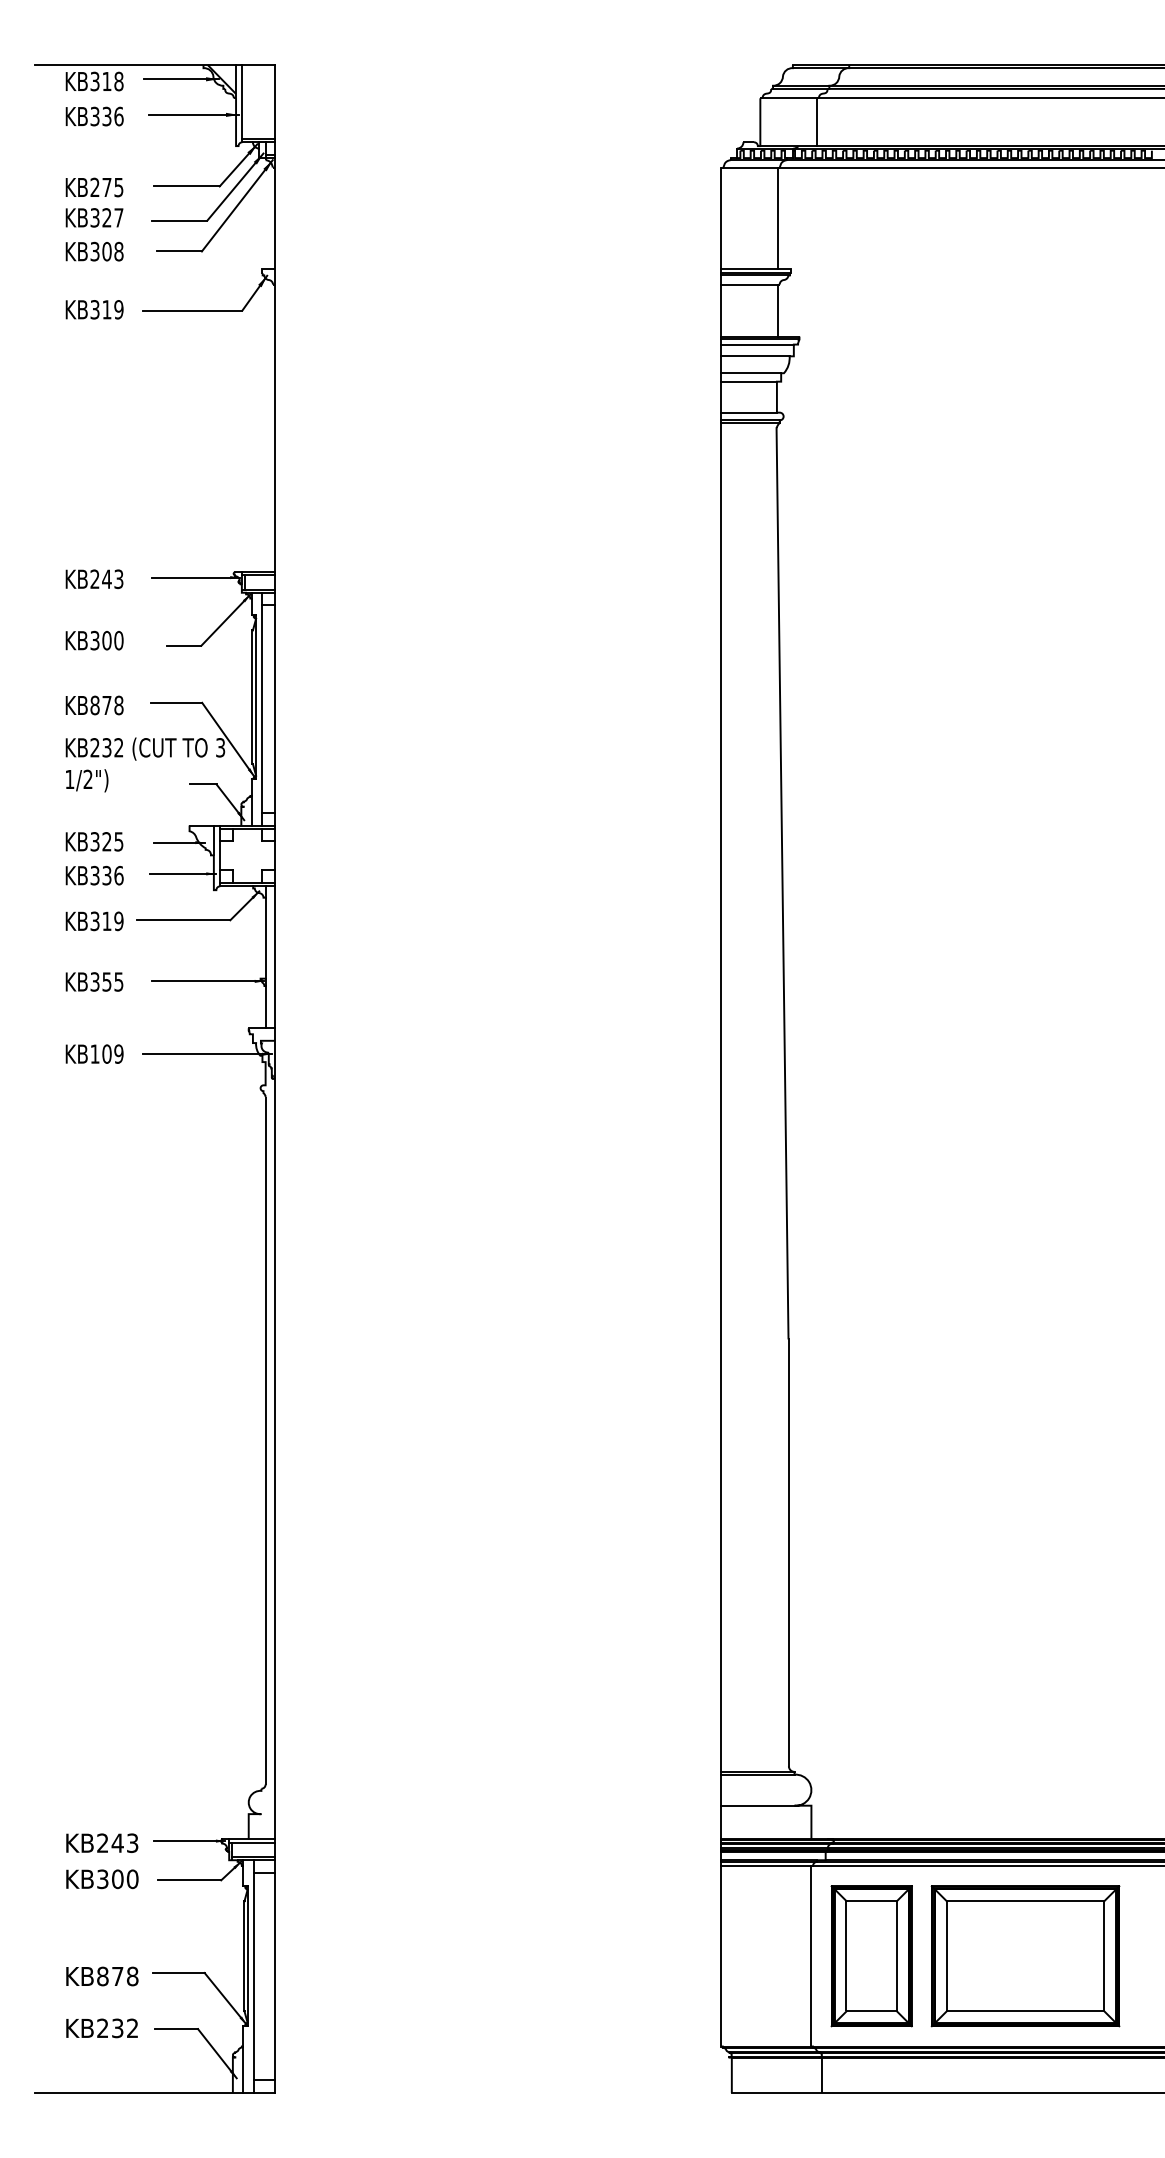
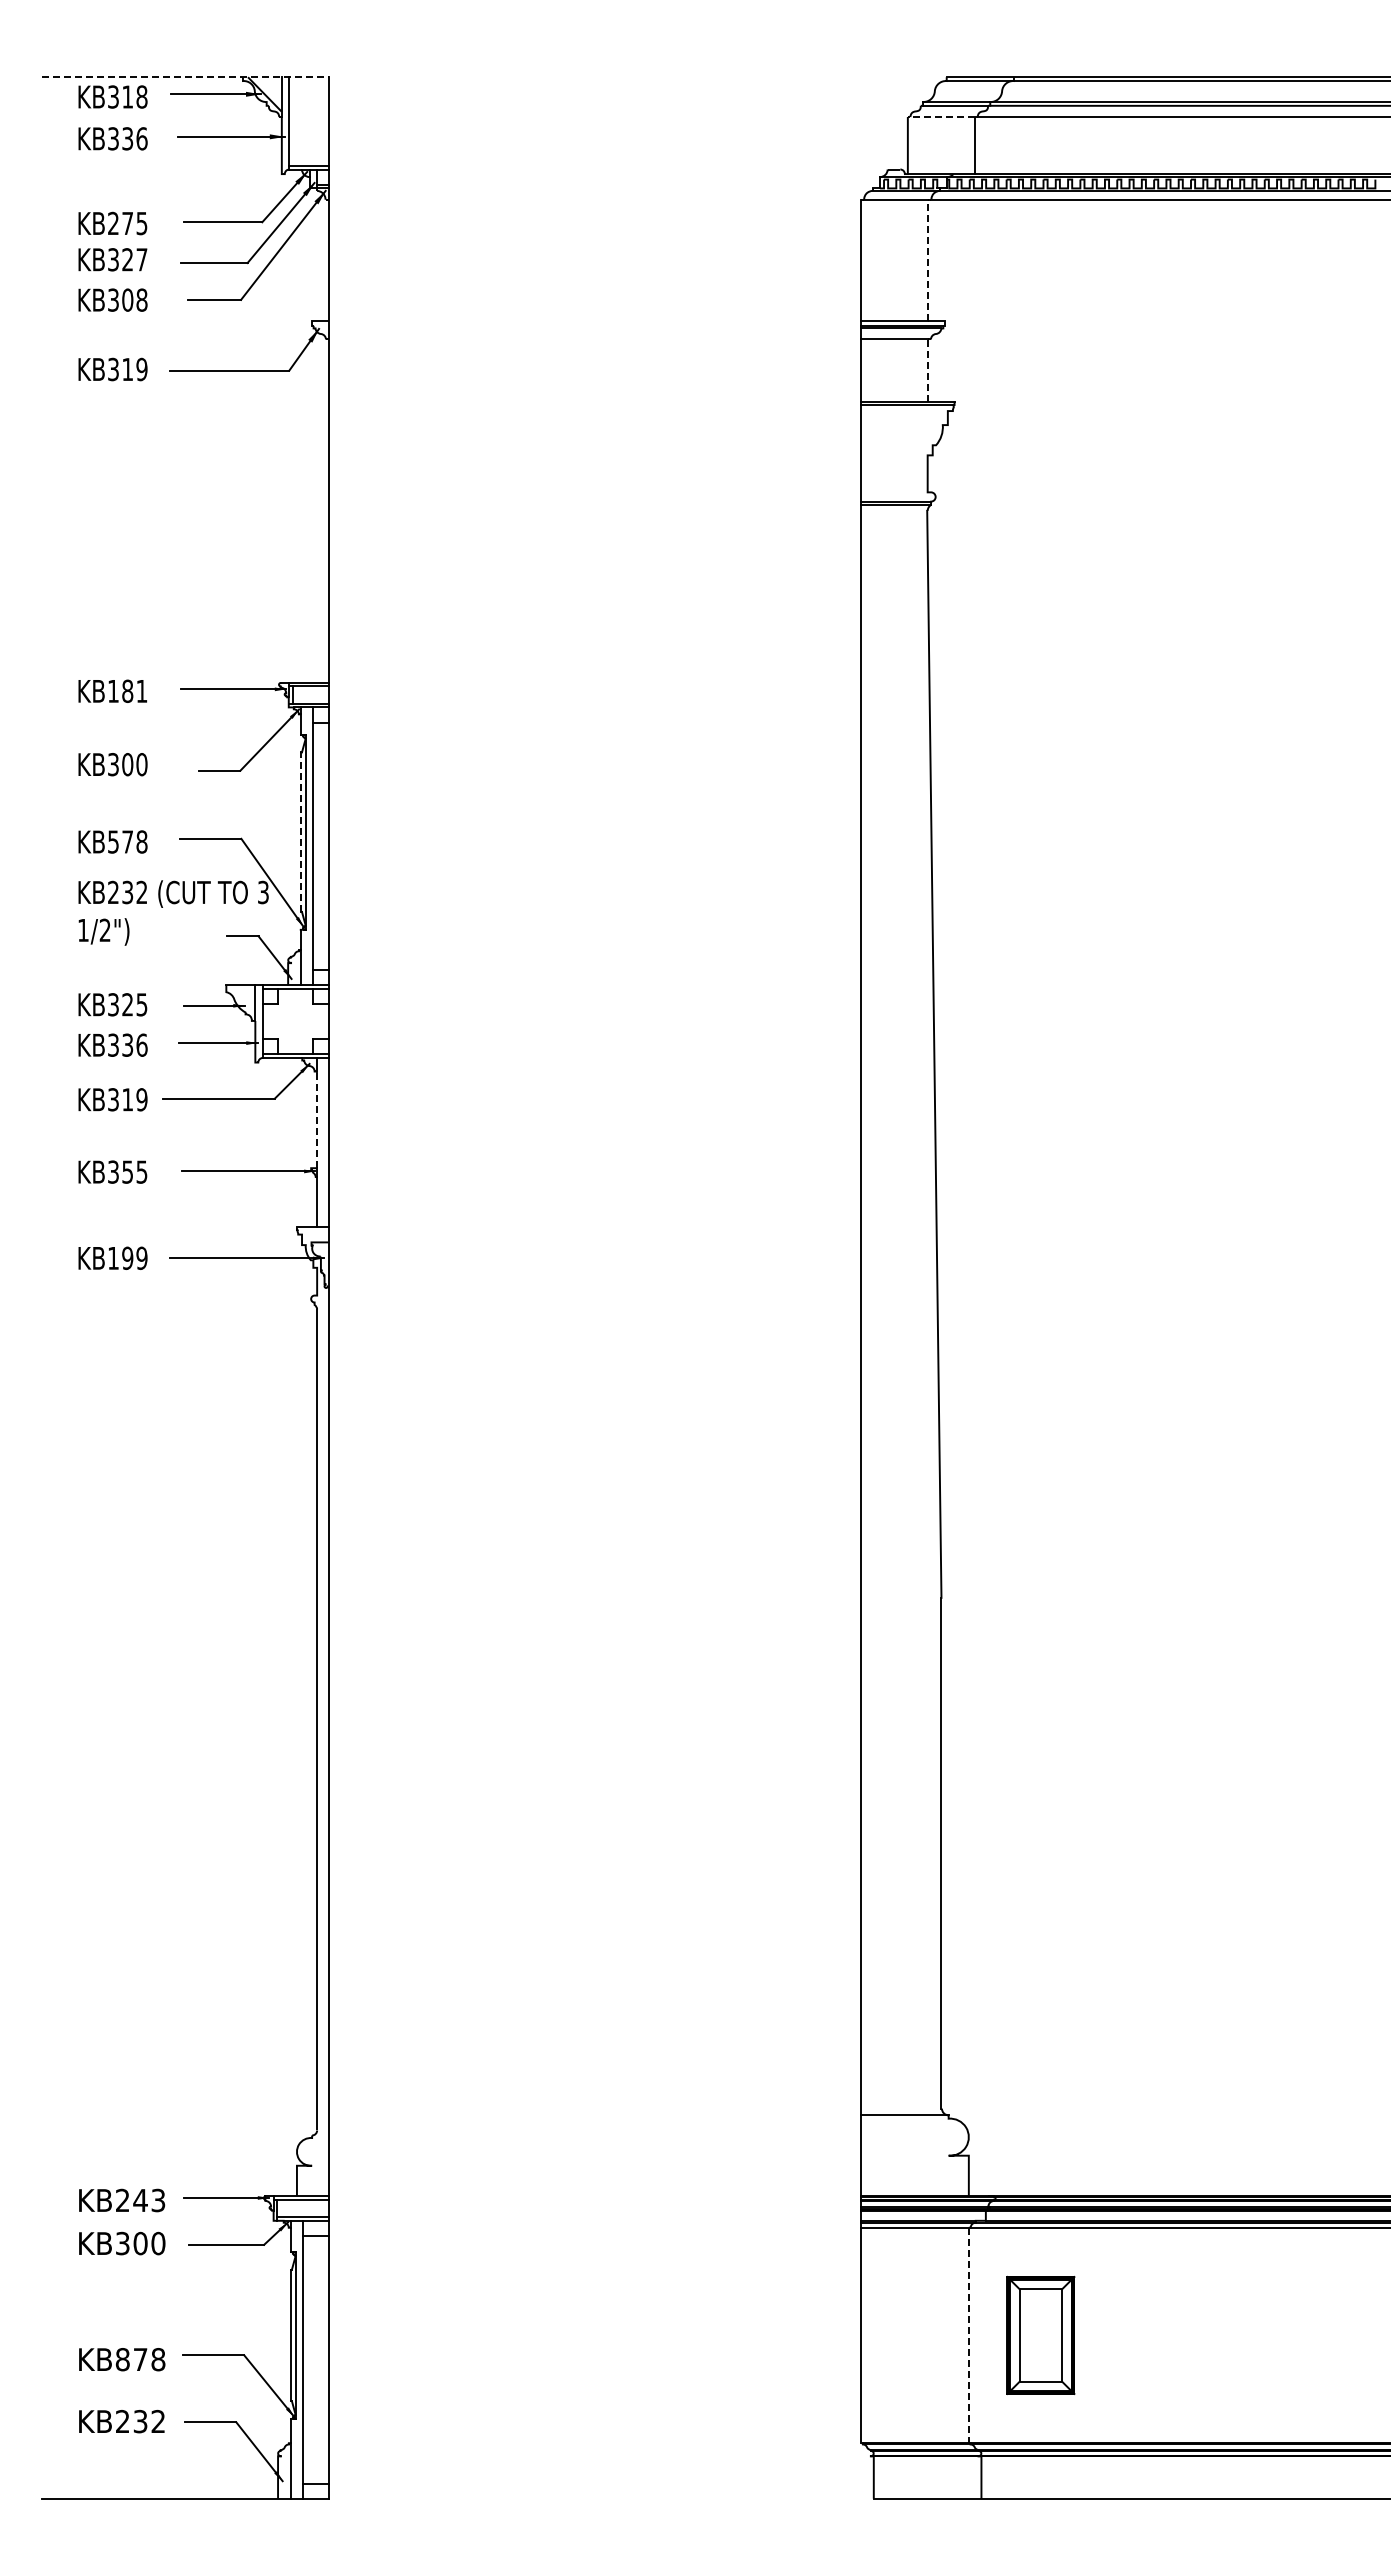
line: (155, 65) -> (185, 77), solid -> dashed
line: (789, 98) -> (942, 117), solid -> dashed
line: (777, 218) -> (928, 260), solid -> dashed
line: (777, 310) -> (928, 370), solid -> dashed
line: (757, 344) -> (904, 411), removed
line: (755, 356) -> (901, 425), removed
line: (750, 373) -> (896, 445), removed
line: (749, 381) -> (894, 455), removed
line: (749, 412) -> (894, 492), removed
text: (106, 578) -> (127, 690), KB243 -> KB181
line: (252, 697) -> (301, 832), solid -> dashed
text: (95, 705) -> (113, 841), KB878 -> KB578
line: (265, 937) -> (317, 1119), solid -> dashed
text: (106, 1054) -> (127, 1258), KB109 -> KB199
line: (757, 1774) -> (904, 2118), removed
line: (757, 1805) -> (904, 2155), removed
line: (811, 1956) -> (968, 2335), solid -> dashed
part: (871, 1956) -> (1040, 2335), size x0.7
part: (1025, 1956) -> (1224, 2335), removed

